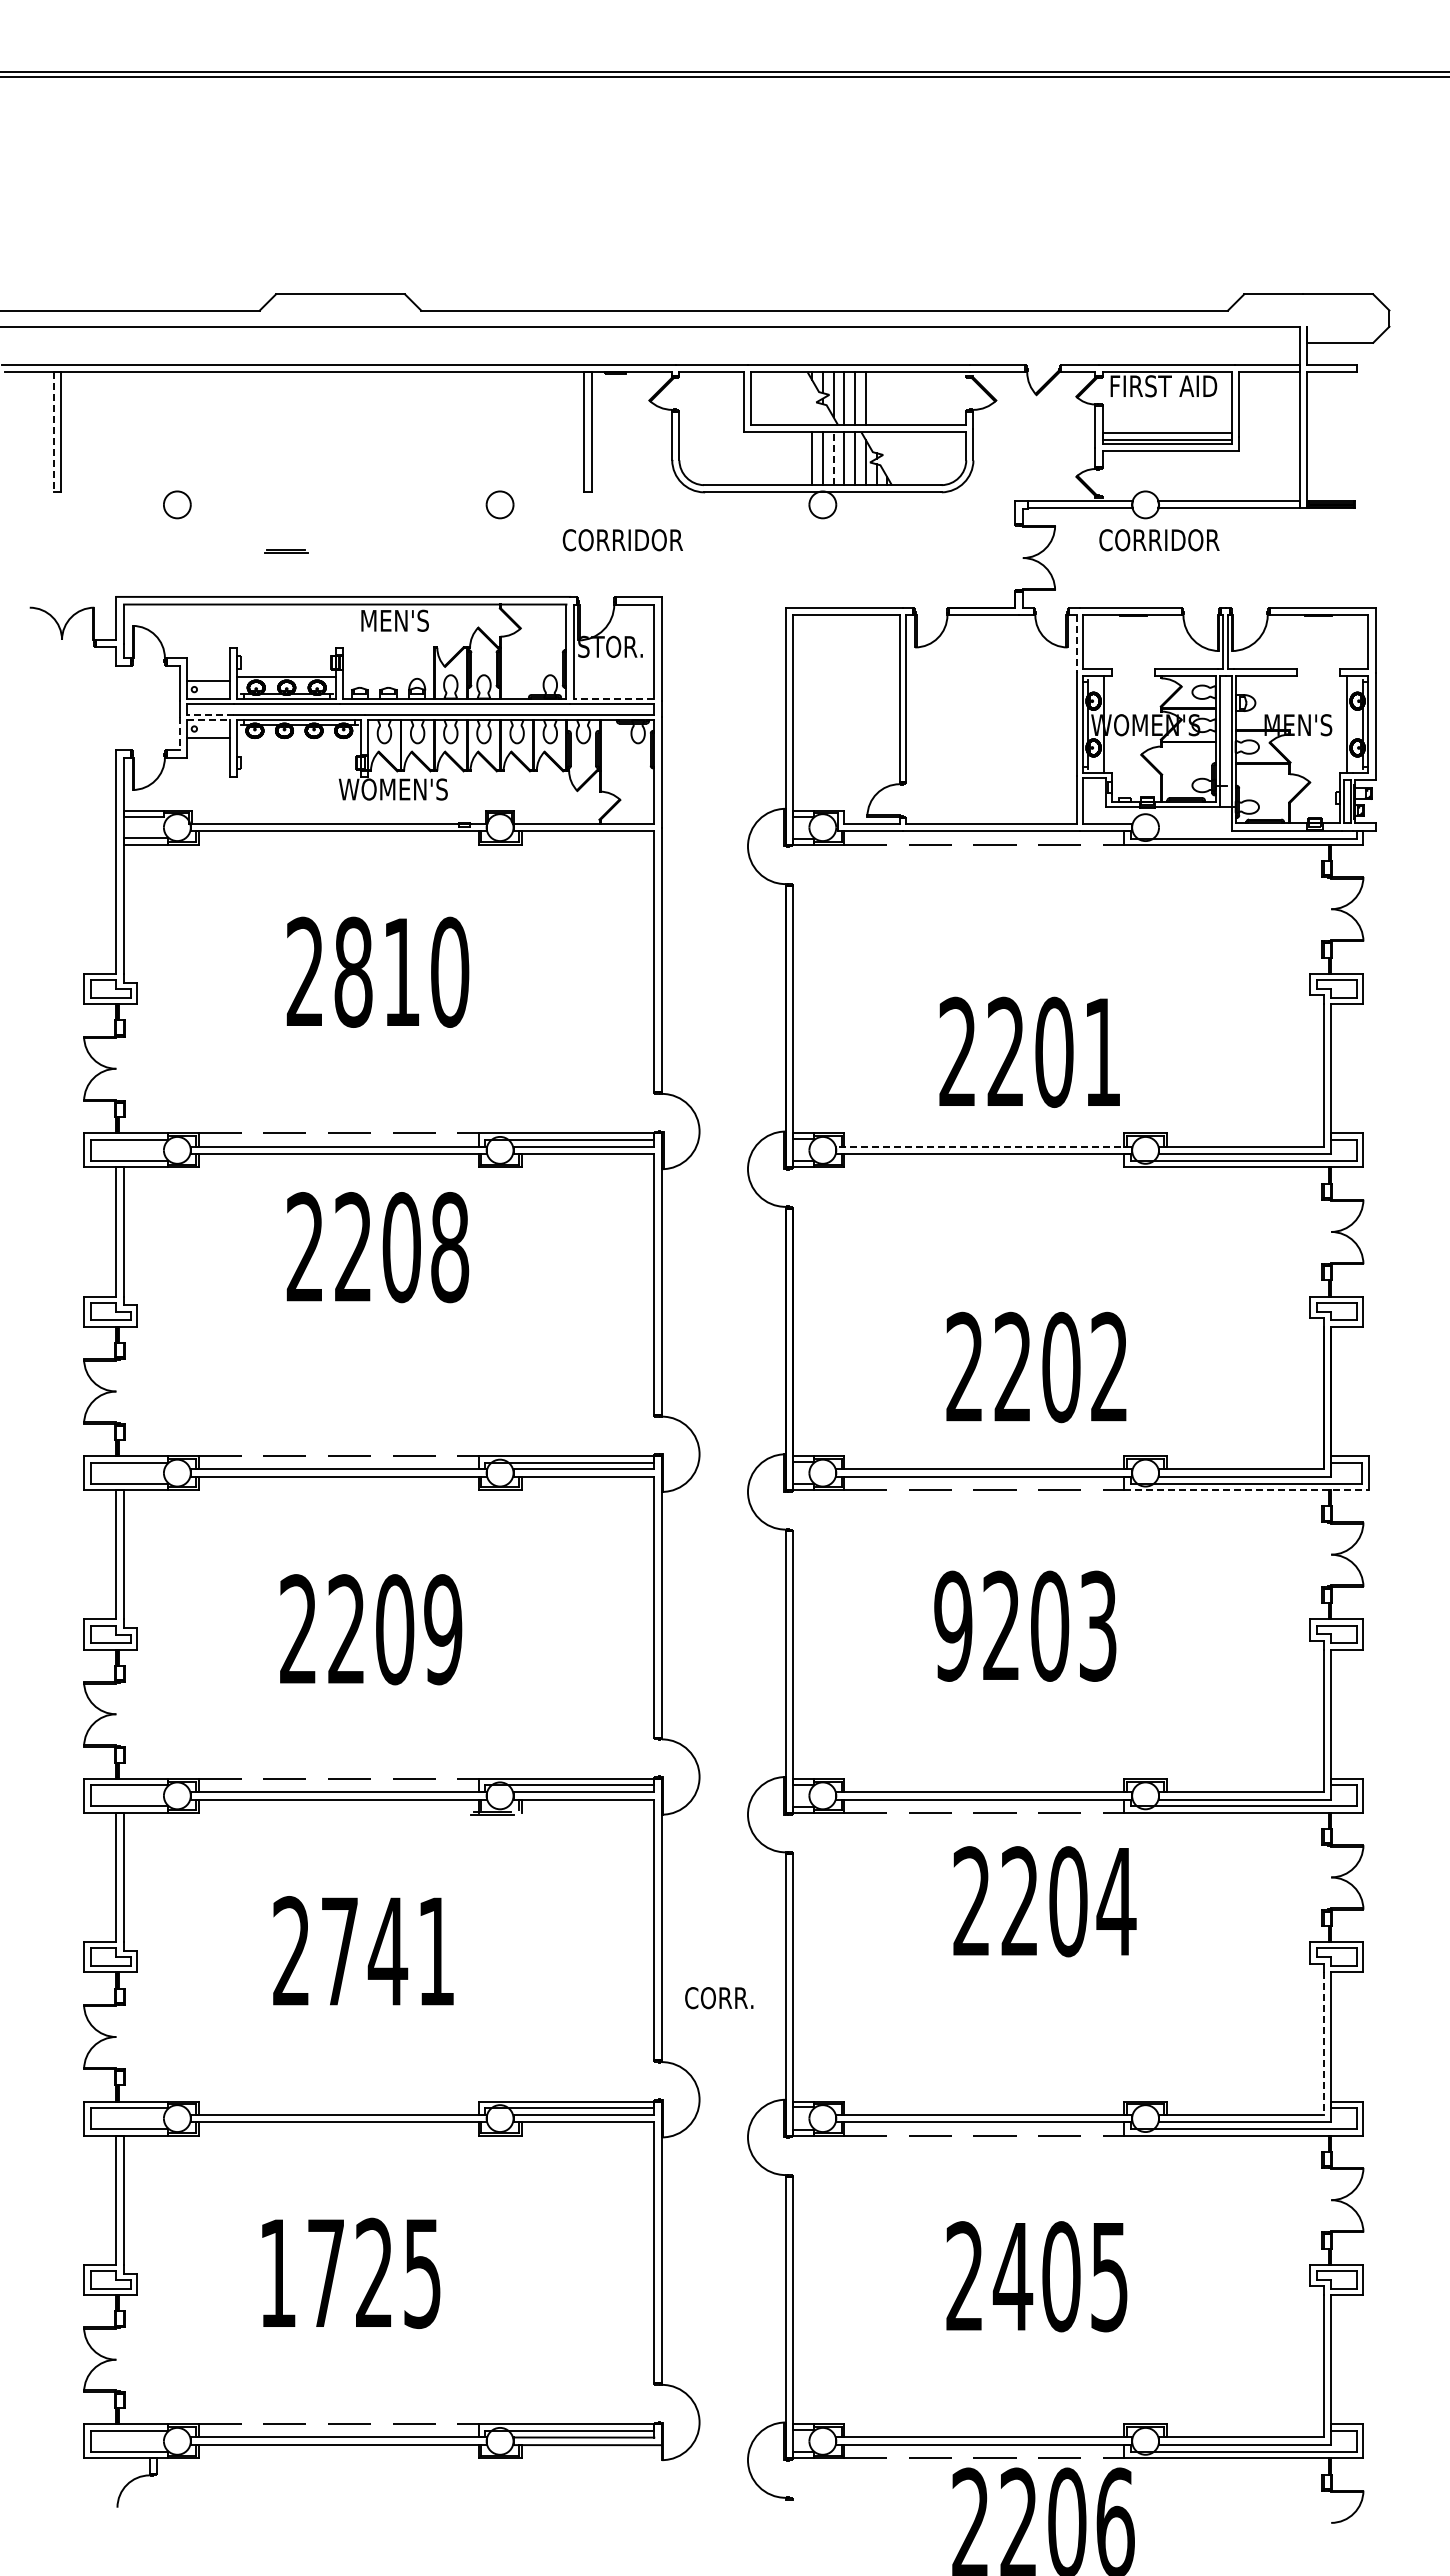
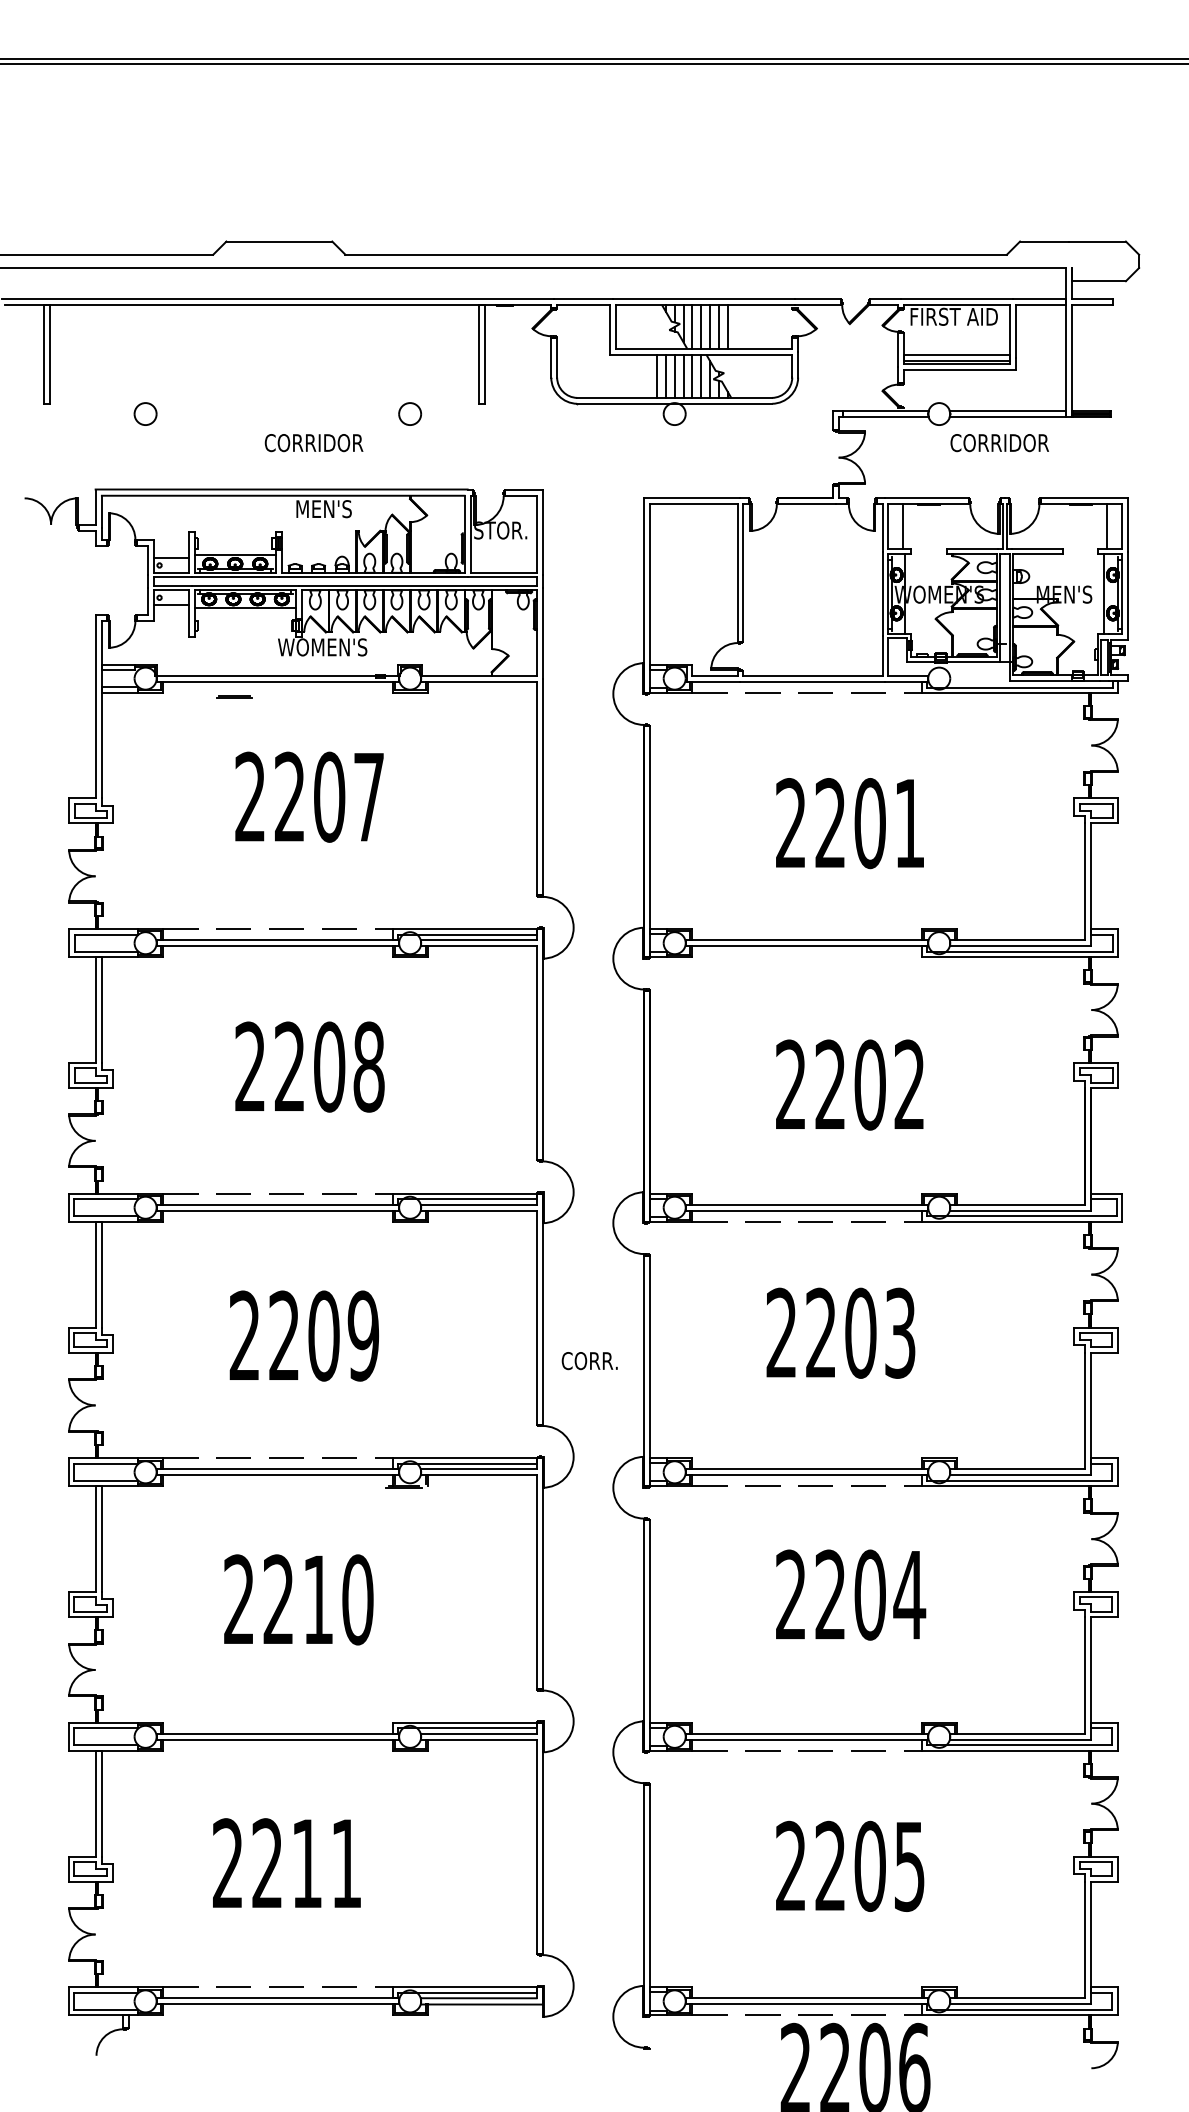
line: (876, 398) -> (718, 326), added
line: (887, 398) -> (727, 326), added
line: (53, 432) -> (44, 354), dashed -> solid
line: (801, 458) -> (657, 376), added
line: (833, 458) -> (683, 376), dashed -> solid
text: (622, 540) -> (313, 443), moved
text: (1159, 540) -> (999, 443), moved
line: (286, 550) -> (235, 695), moved
line: (1100, 641) -> (902, 526), added
line: (1350, 641) -> (1107, 526), added
line: (1076, 643) -> (882, 527), dashed -> solid
line: (613, 698) -> (503, 572), dashed -> solid
line: (210, 714) -> (172, 585), dashed -> solid
line: (208, 720) -> (171, 590), dashed -> solid
line: (179, 734) -> (147, 602), dashed -> solid
line: (299, 741) -> (245, 608), added
text: (401, 971) -> (329, 796), 2810 -> 2207
text: (1029, 1051) -> (849, 822), moved
line: (984, 1146) -> (807, 940), dashed -> solid
text: (377, 1247) -> (309, 1067), moved
text: (1036, 1367) -> (849, 1085), moved
line: (1246, 1490) -> (1021, 1221), dashed -> solid
text: (953, 1625) -> (781, 1332), 9203 -> 2203
text: (1044, 1901) -> (850, 1594), moved
text: (388, 1951) -> (318, 1599), 2741 -> 2210
text: (719, 1998) -> (589, 1361), moved
line: (1323, 2044) -> (1085, 1676), dashed -> solid
text: (349, 2273) -> (286, 1863), 1725 -> 2211
text: (1012, 2275) -> (830, 1865), 2405 -> 2205

